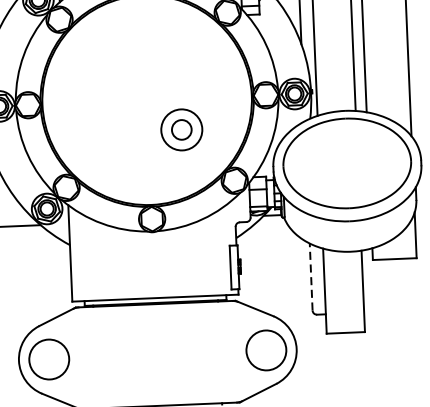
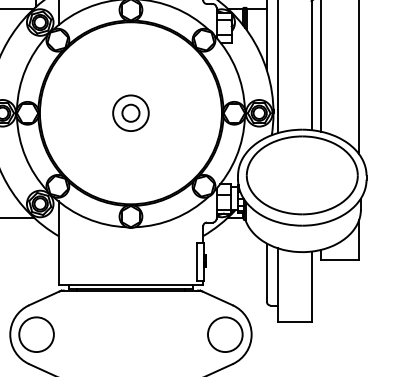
part: (181, 129) -> (130, 112), moved
line: (310, 276) -> (266, 272), dashed -> solid

